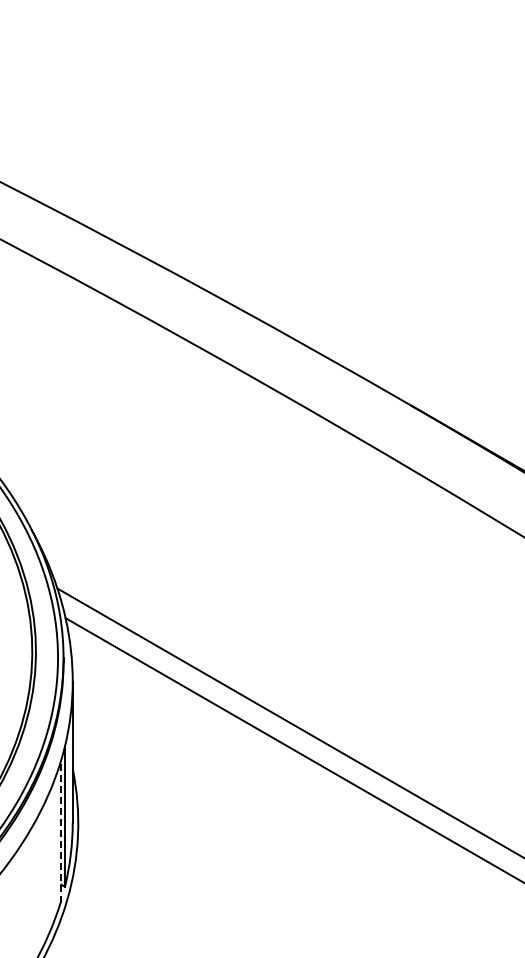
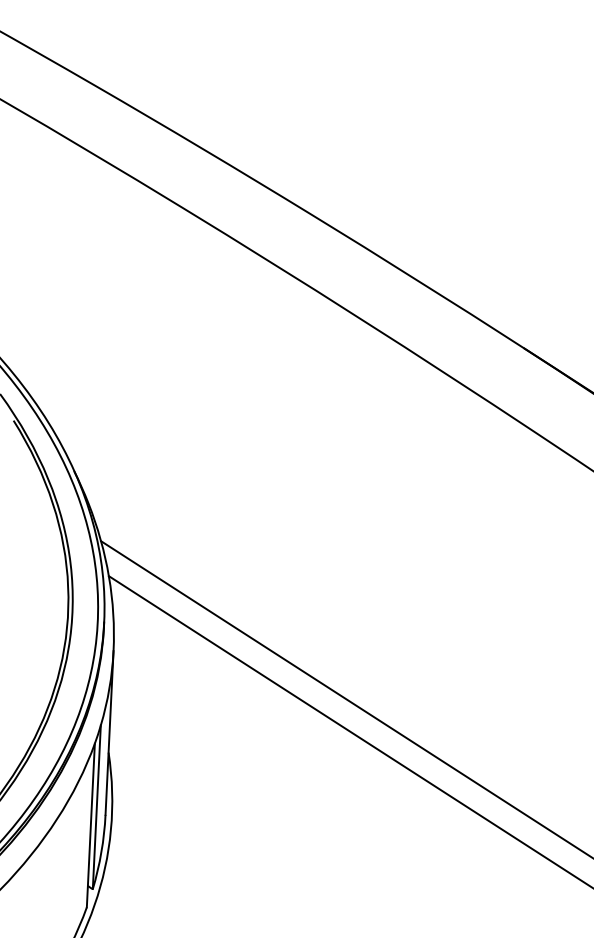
line: (60, 831) -> (90, 824), dashed -> solid

